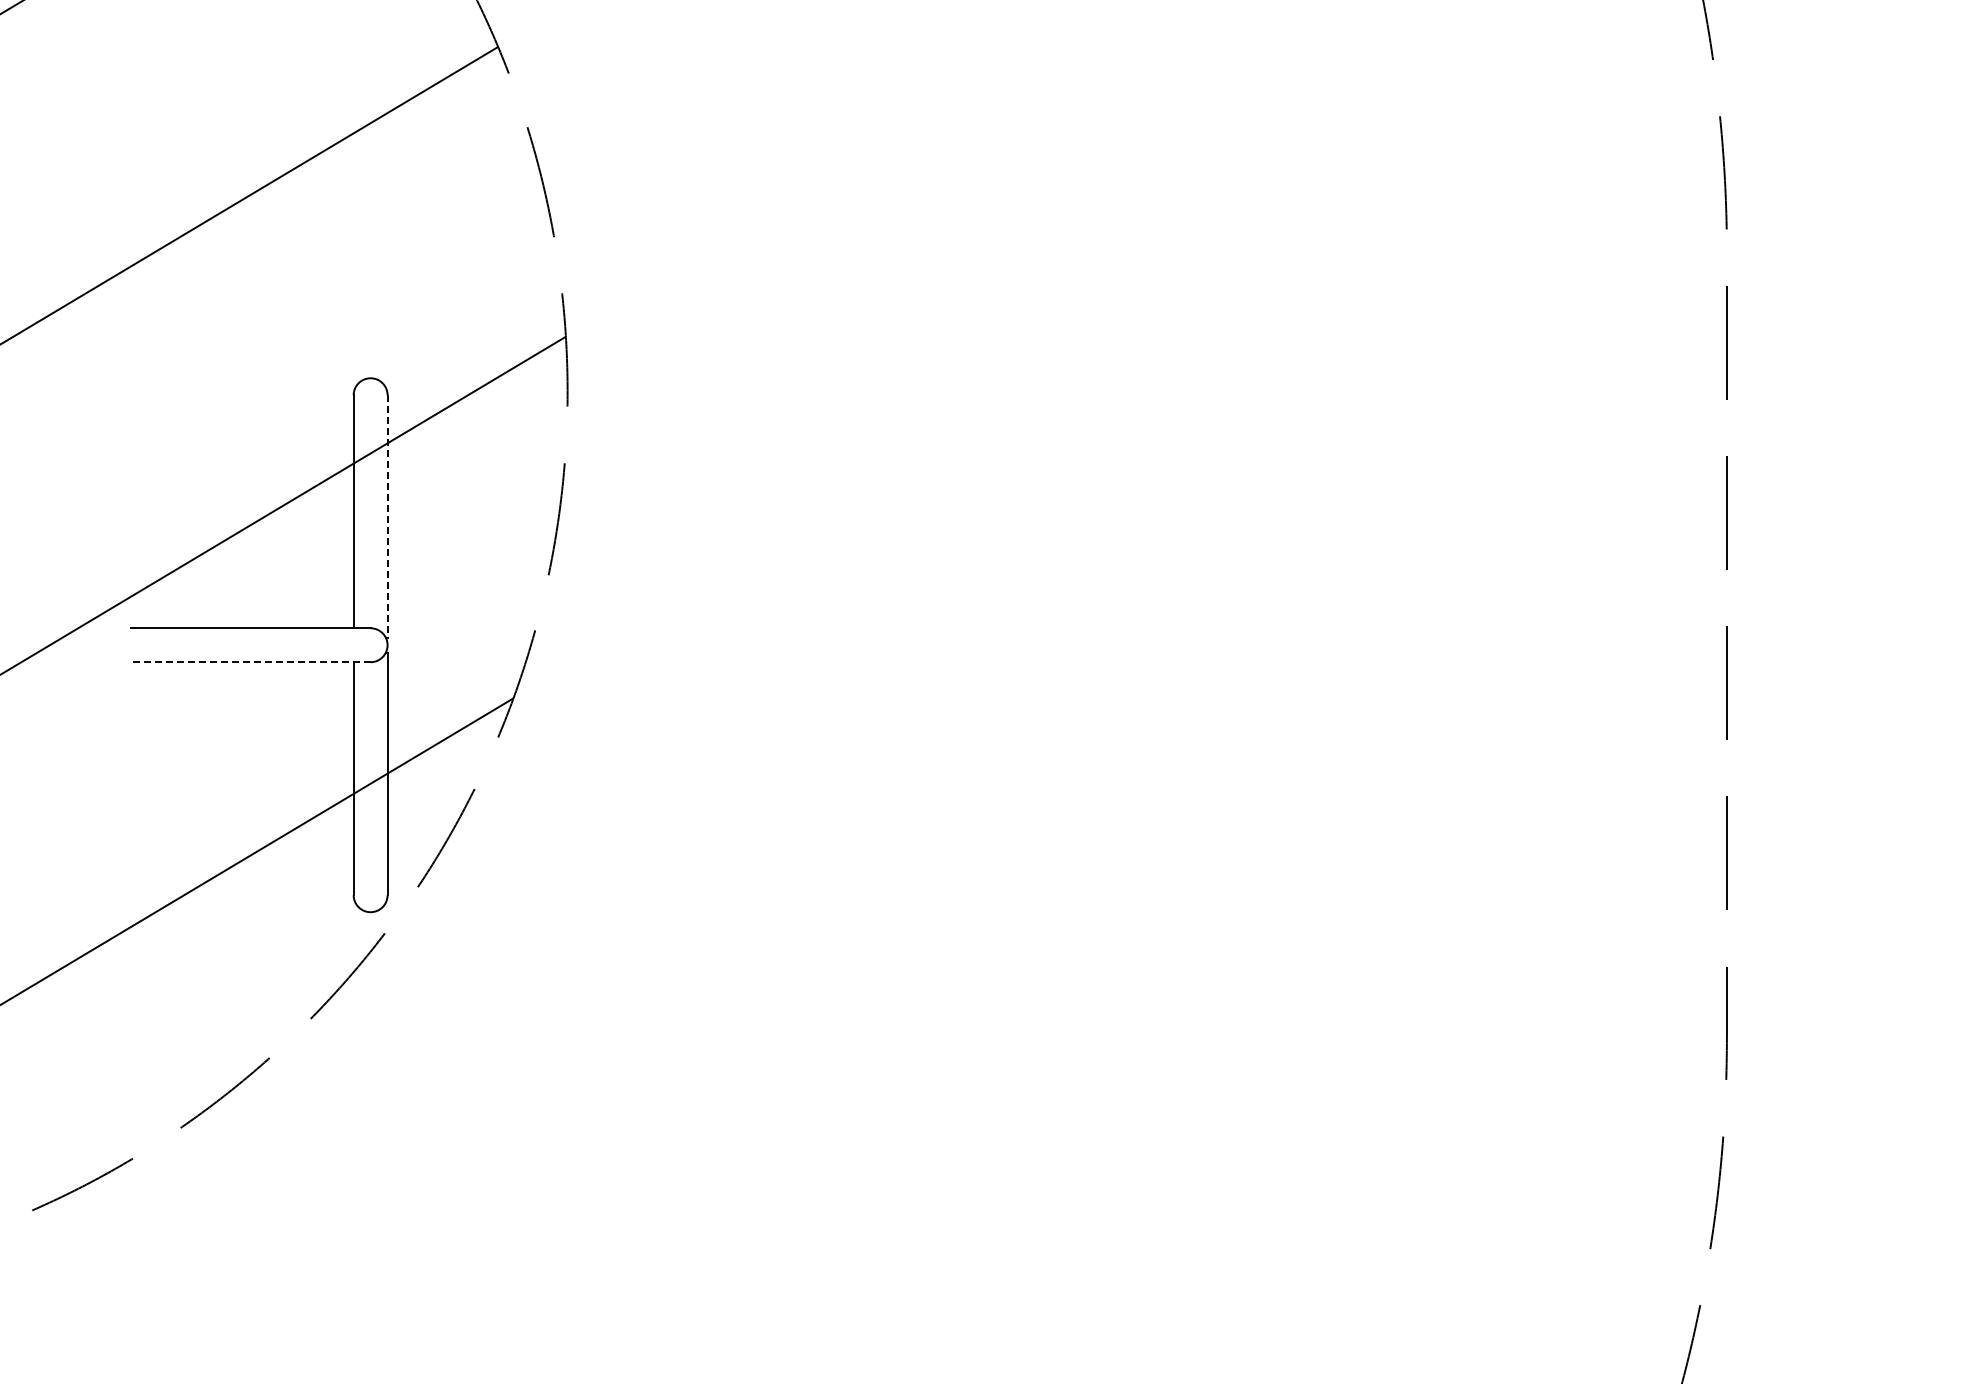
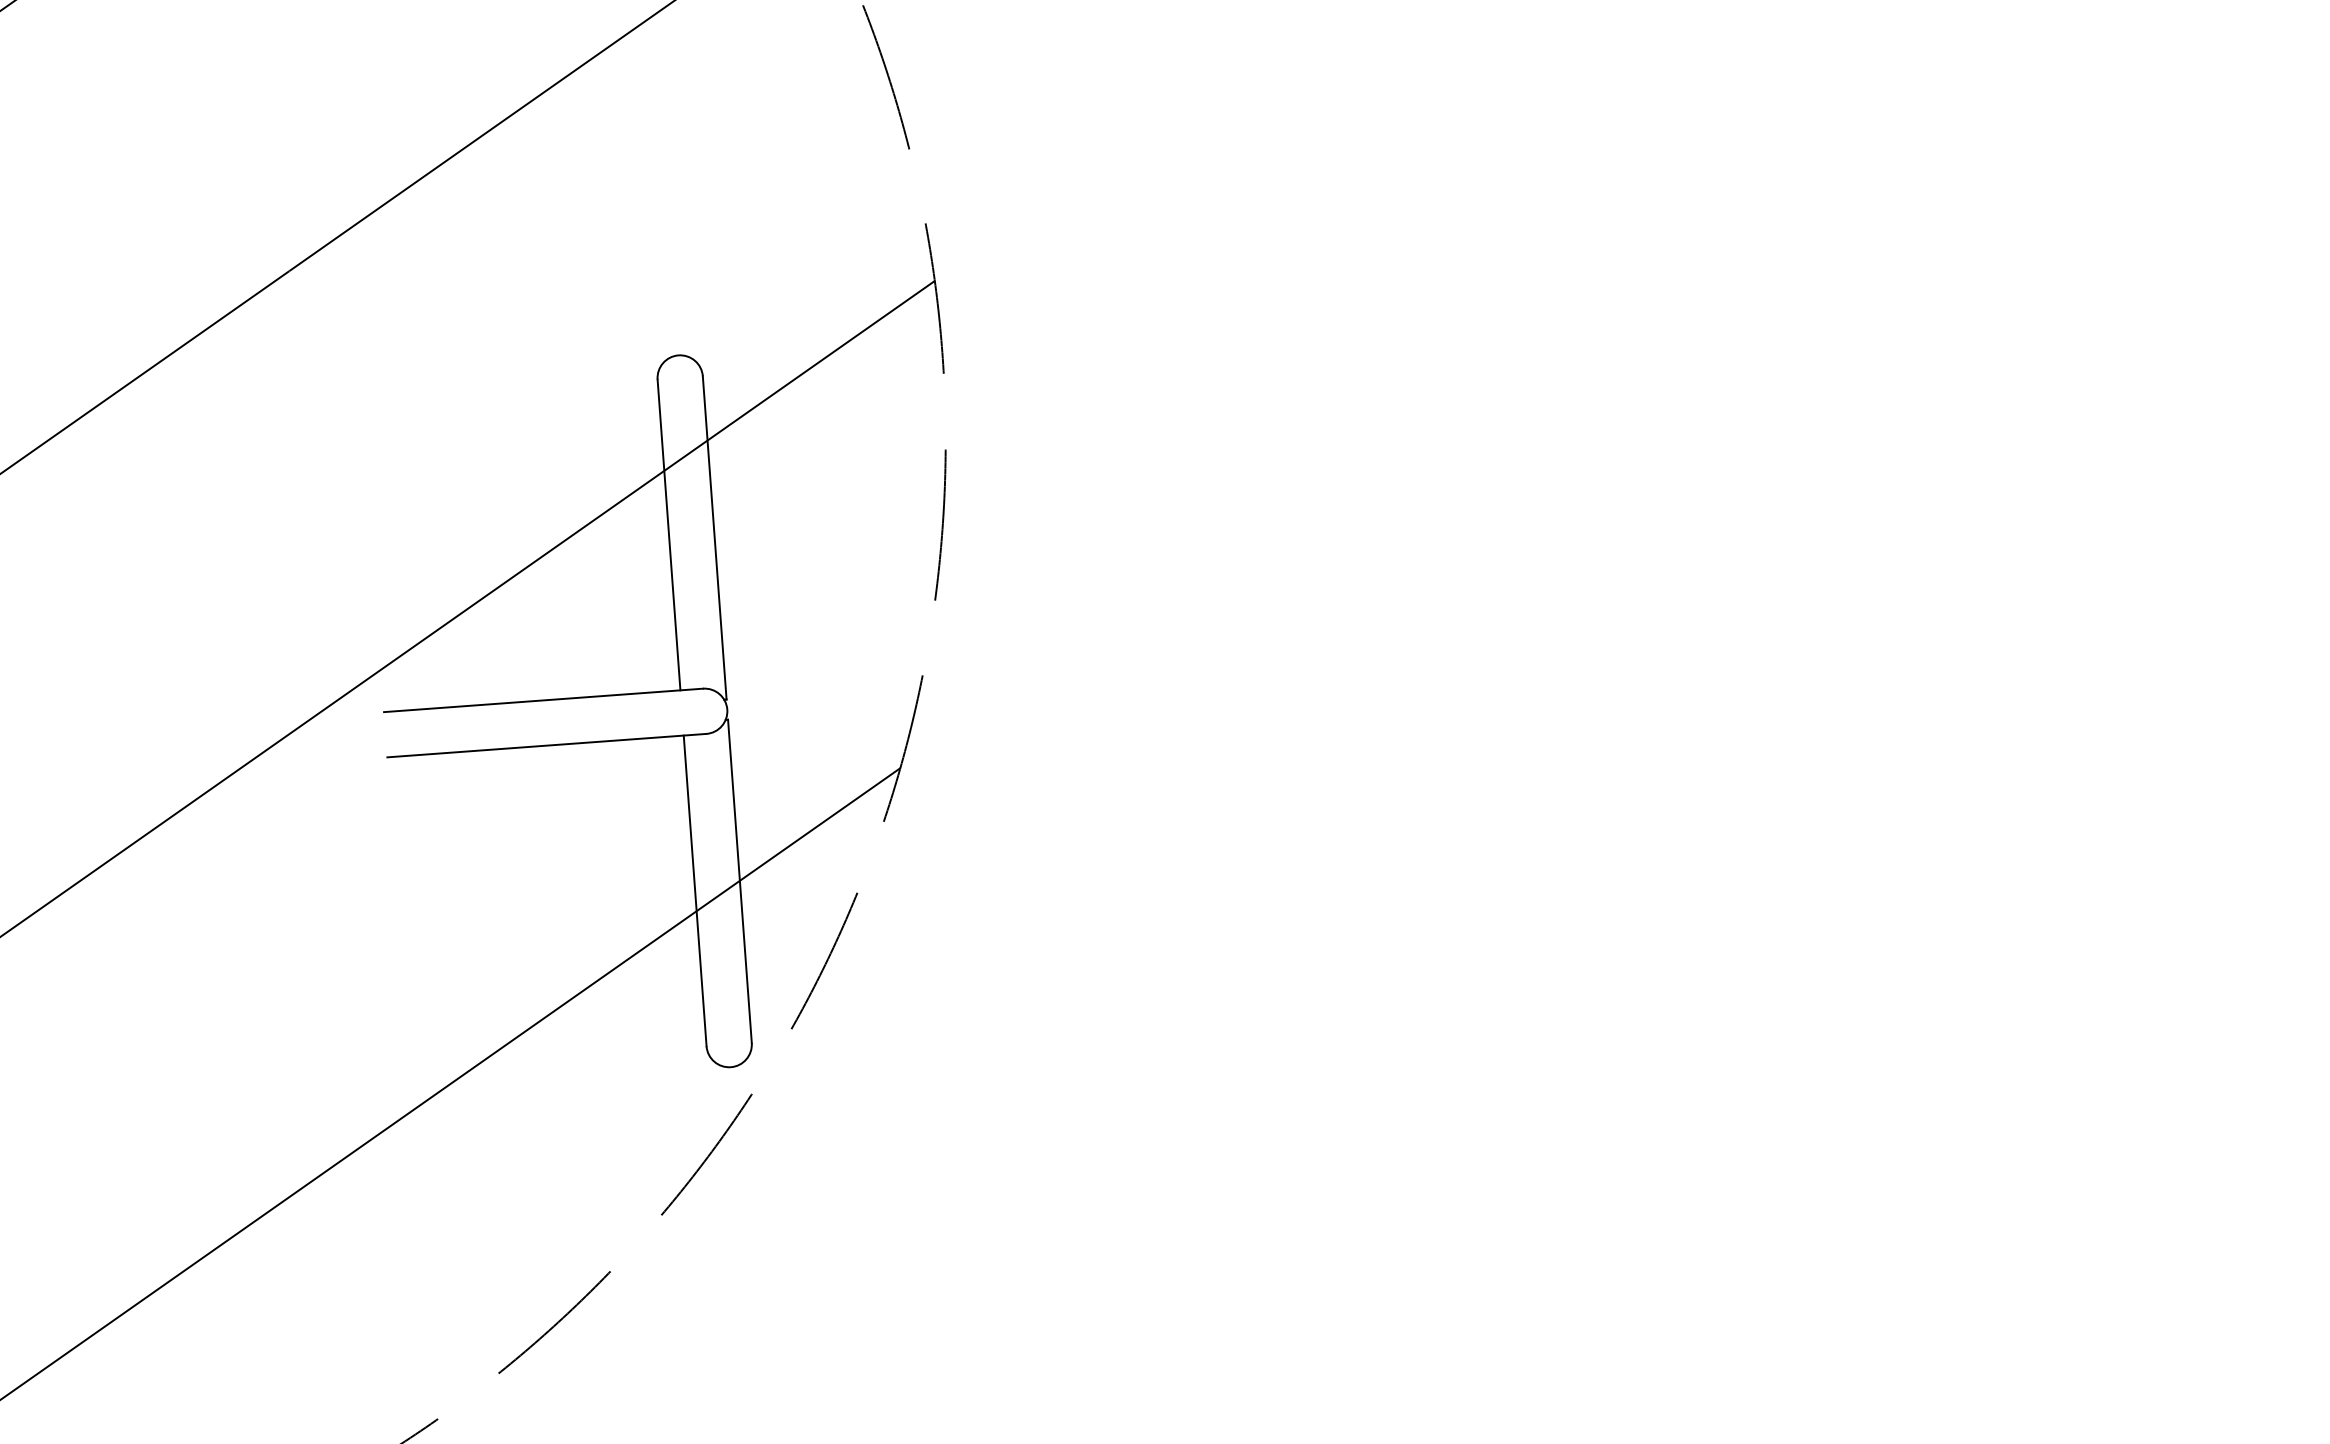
line: (387, 516) -> (714, 538), dashed -> solid
line: (250, 662) -> (546, 746), dashed -> solid

